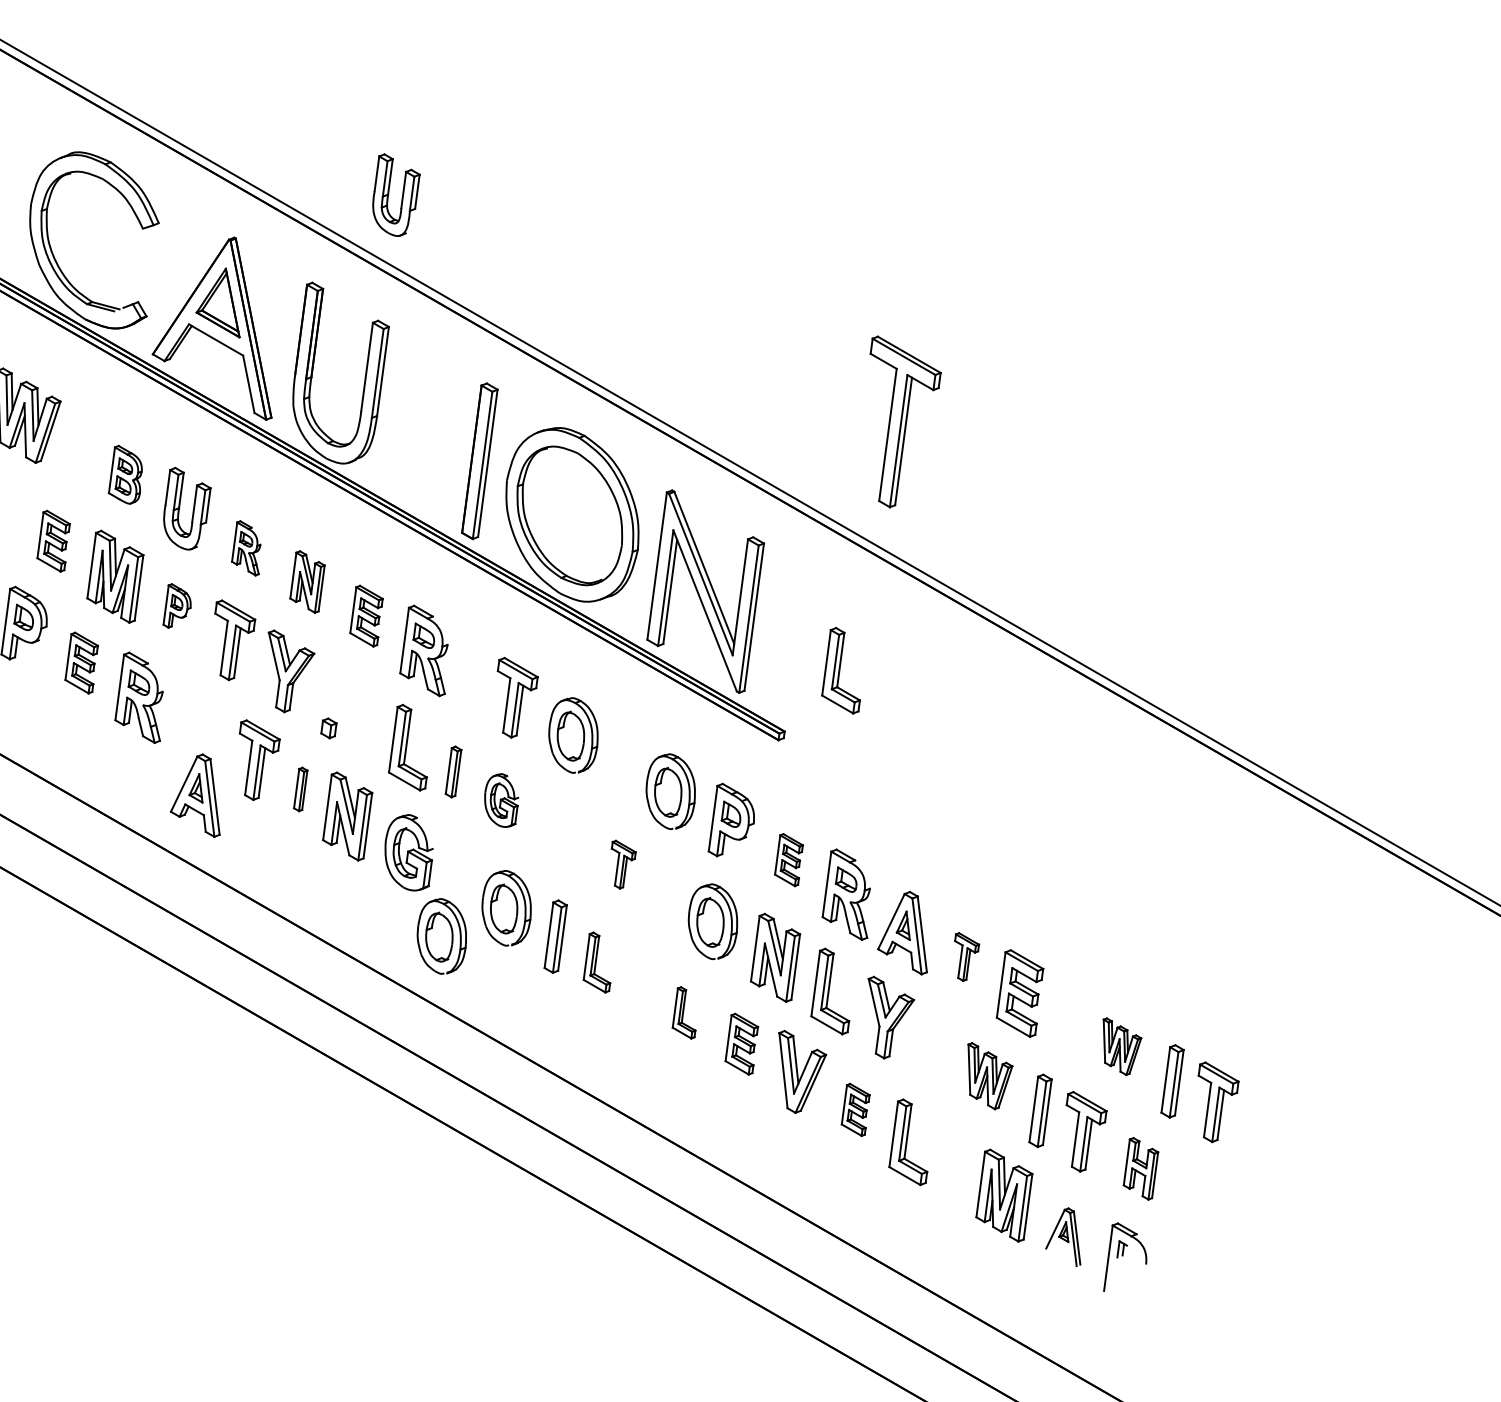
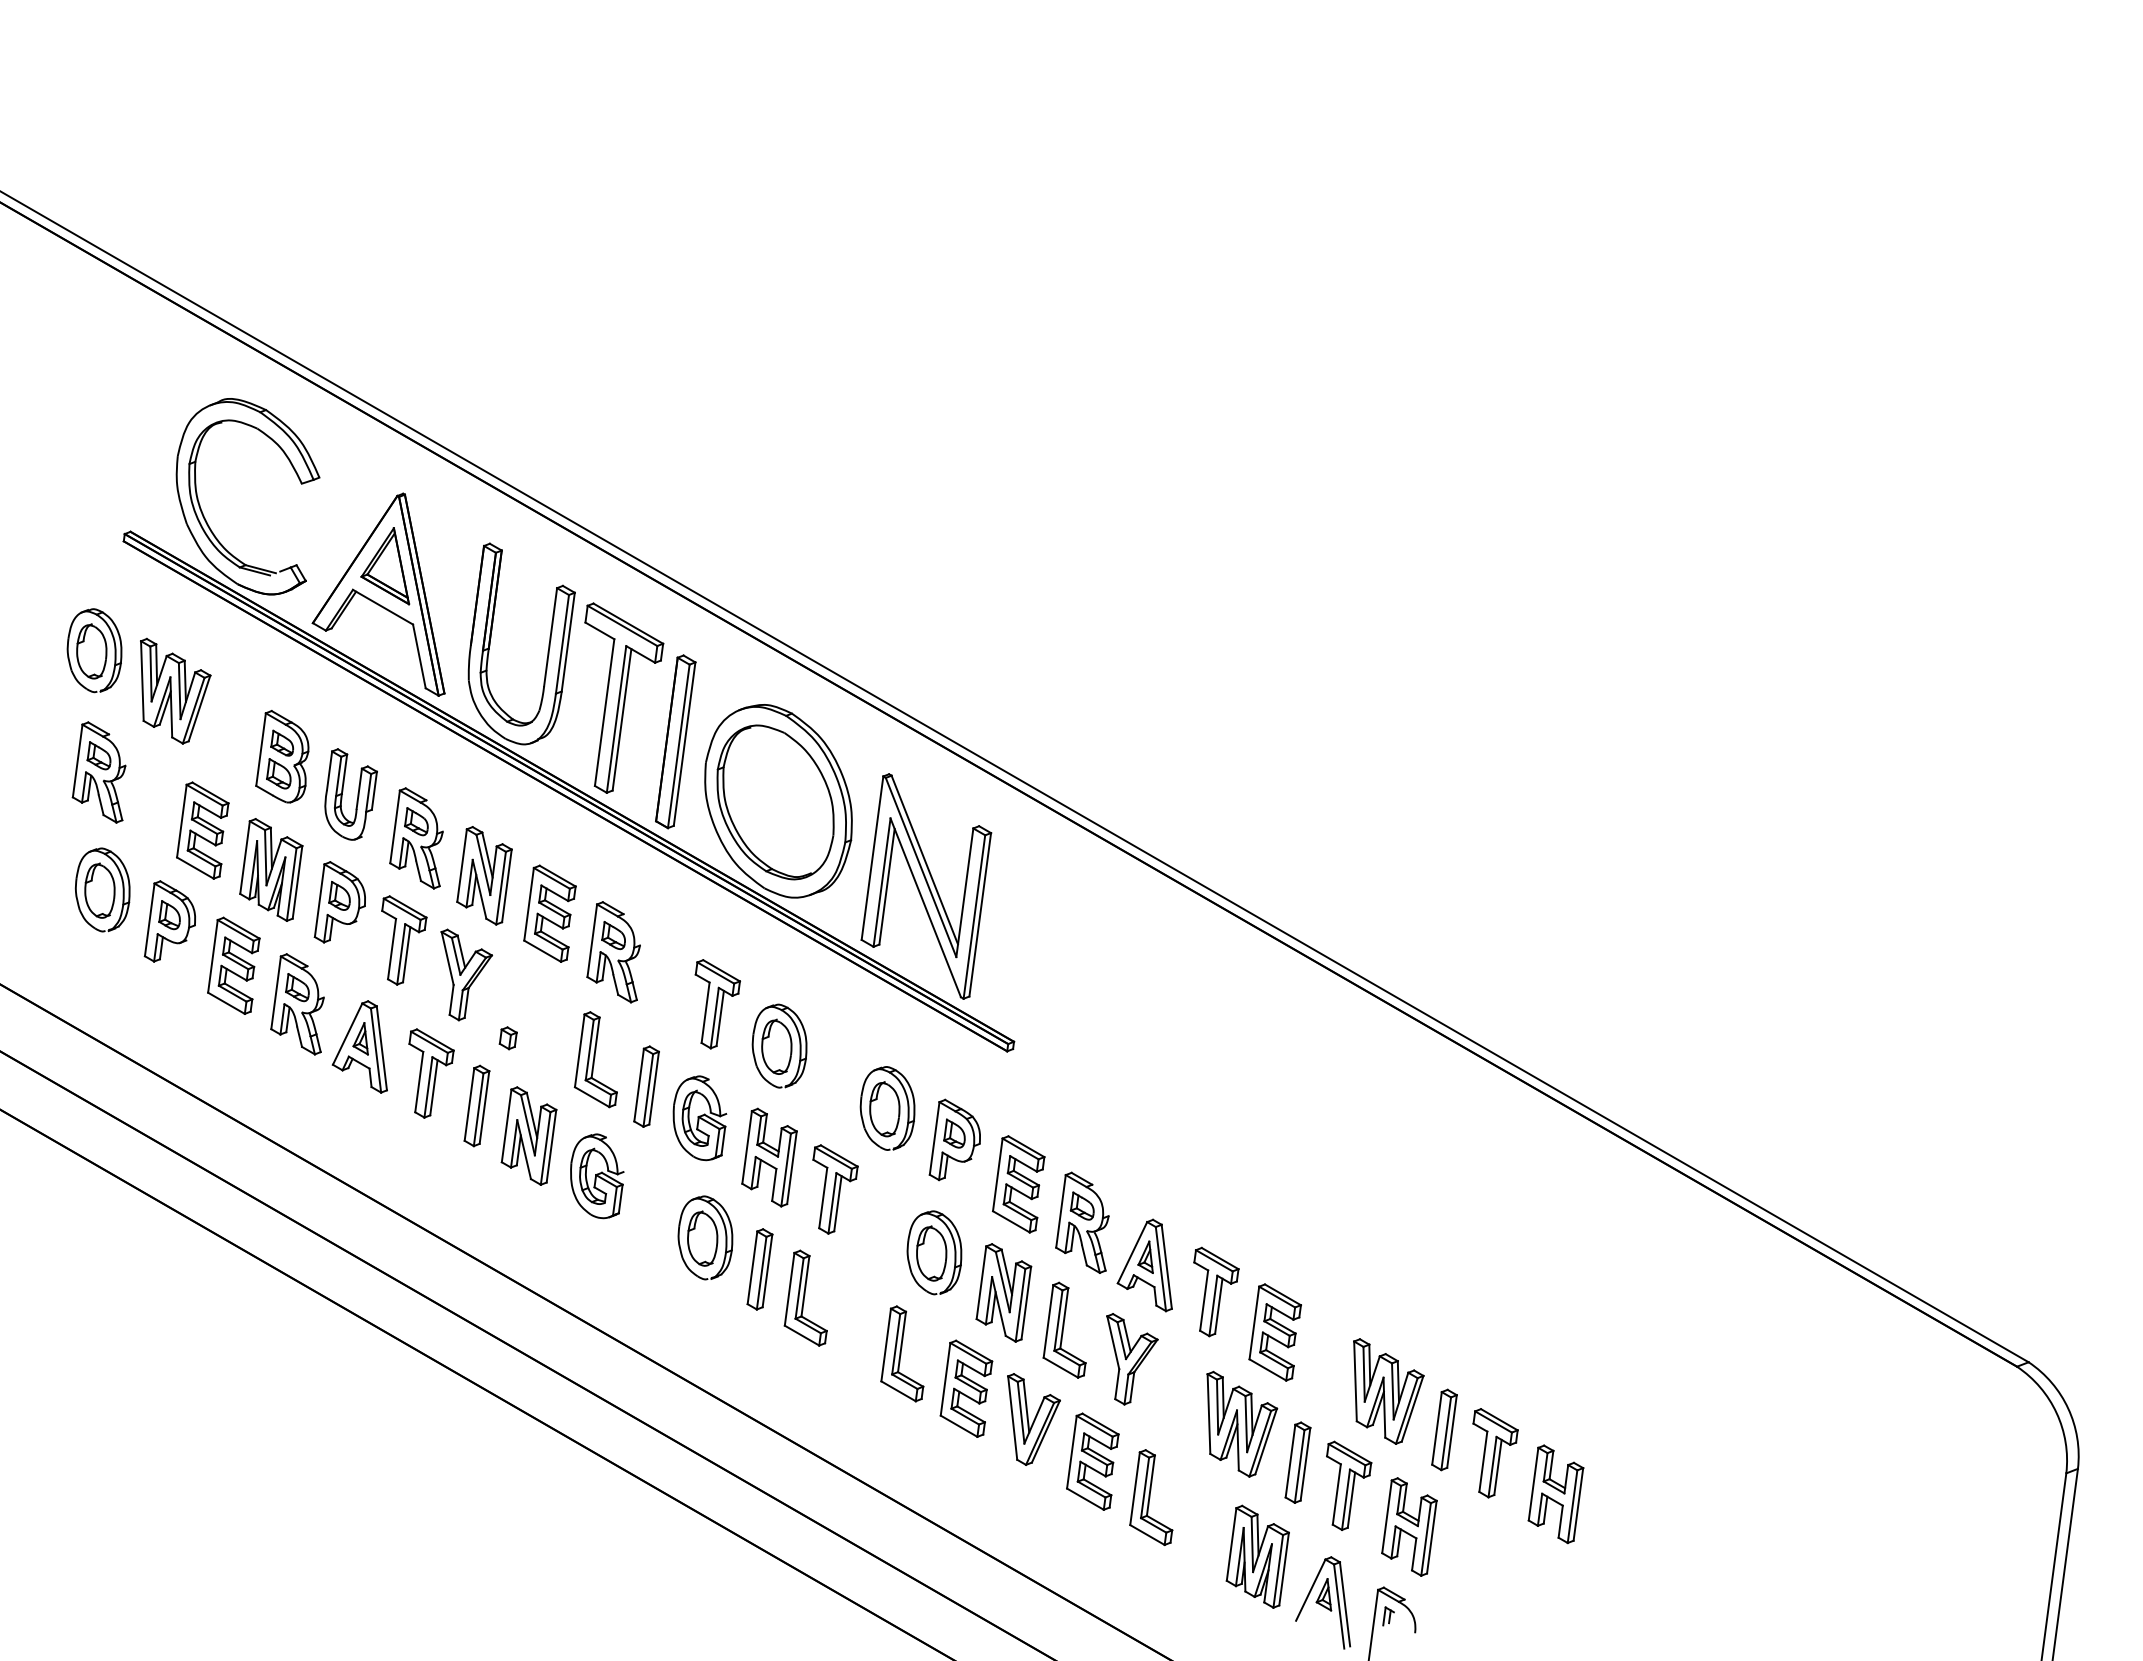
part: (402, 195) -> (589, 446), removed
part: (905, 421) -> (624, 697), moved
part: (125, 474) -> (282, 756), size x1.43
part: (53, 541) -> (202, 830), size x1.43
part: (246, 548) -> (416, 838), size x1.67
part: (307, 581) -> (484, 875), size x1.43
part: (176, 606) -> (339, 902), size x1.67
part: (366, 615) -> (549, 913), size x1.43
part: (81, 662) -> (233, 965), size x1.43
part: (840, 670) -> (1076, 973), removed
part: (453, 771) -> (646, 1086), size x1.43
part: (300, 789) -> (476, 1105), size x1.67
part: (194, 795) -> (359, 1046), moved
part: (501, 800) -> (699, 1118), size x1.43
part: (564, 835) -> (769, 1157), added
part: (788, 860) -> (1018, 1184), size x1.67
part: (623, 864) -> (835, 1189), size x1.67
part: (441, 935) -> (633, 1268), removed
part: (967, 956) -> (1216, 1291), size x1.67
part: (596, 962) -> (805, 1297), size x1.43
part: (684, 1012) -> (902, 1353), size x1.67
part: (741, 1044) -> (966, 1388), size x1.43
part: (1122, 1046) -> (1388, 1391), size x1.67
part: (990, 1075) -> (1242, 1423), size x1.43
part: (855, 1109) -> (1092, 1461), size x1.67
part: (1272, 1139) -> (1555, 1494), added
part: (1141, 1168) -> (1409, 1526), size x1.43
part: (1063, 1236) -> (1323, 1602), size x1.43

